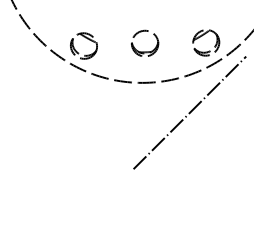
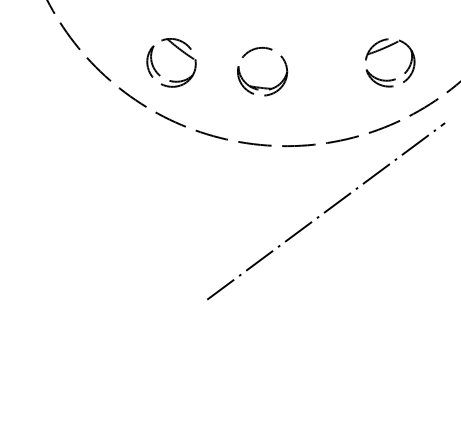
part: (202, 36) -> (384, 50), moved
part: (87, 39) -> (179, 51), moved

